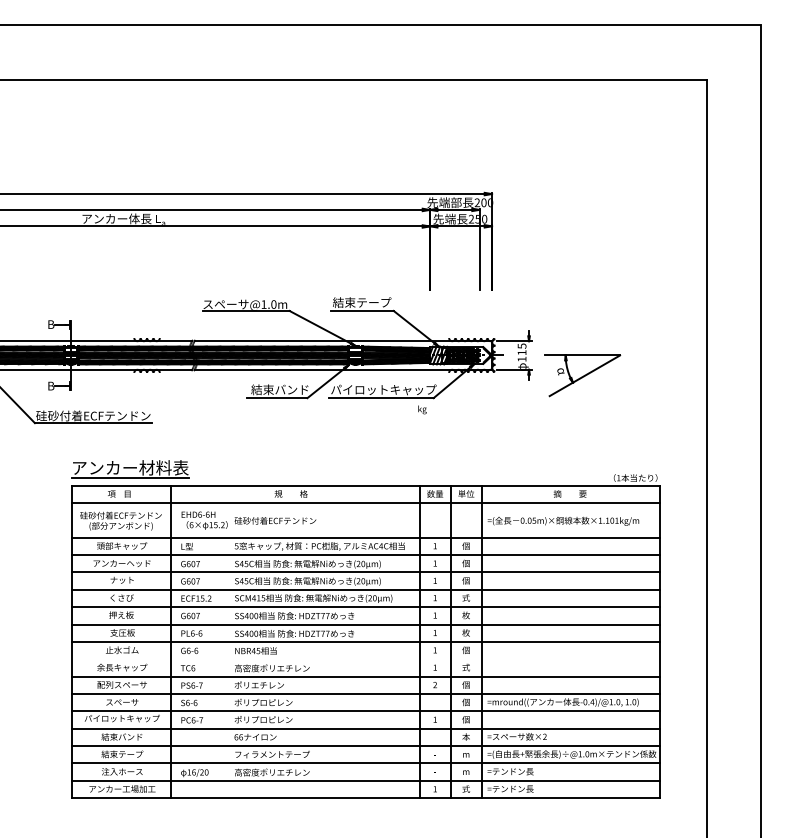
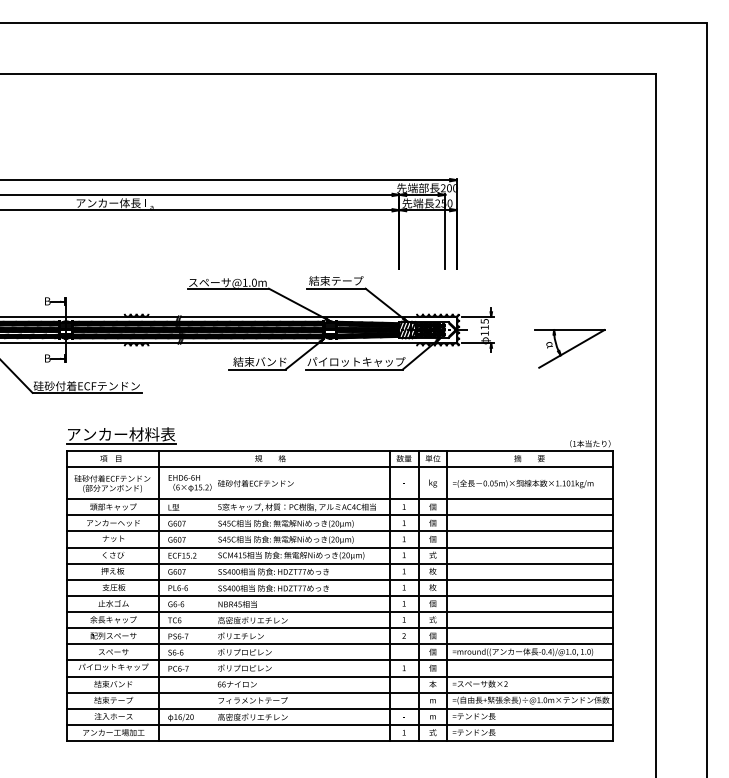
part: (582, 375) -> (569, 348), moved
text: (422, 409) -> (433, 483), moved
line: (365, 659) -> (339, 612), added

